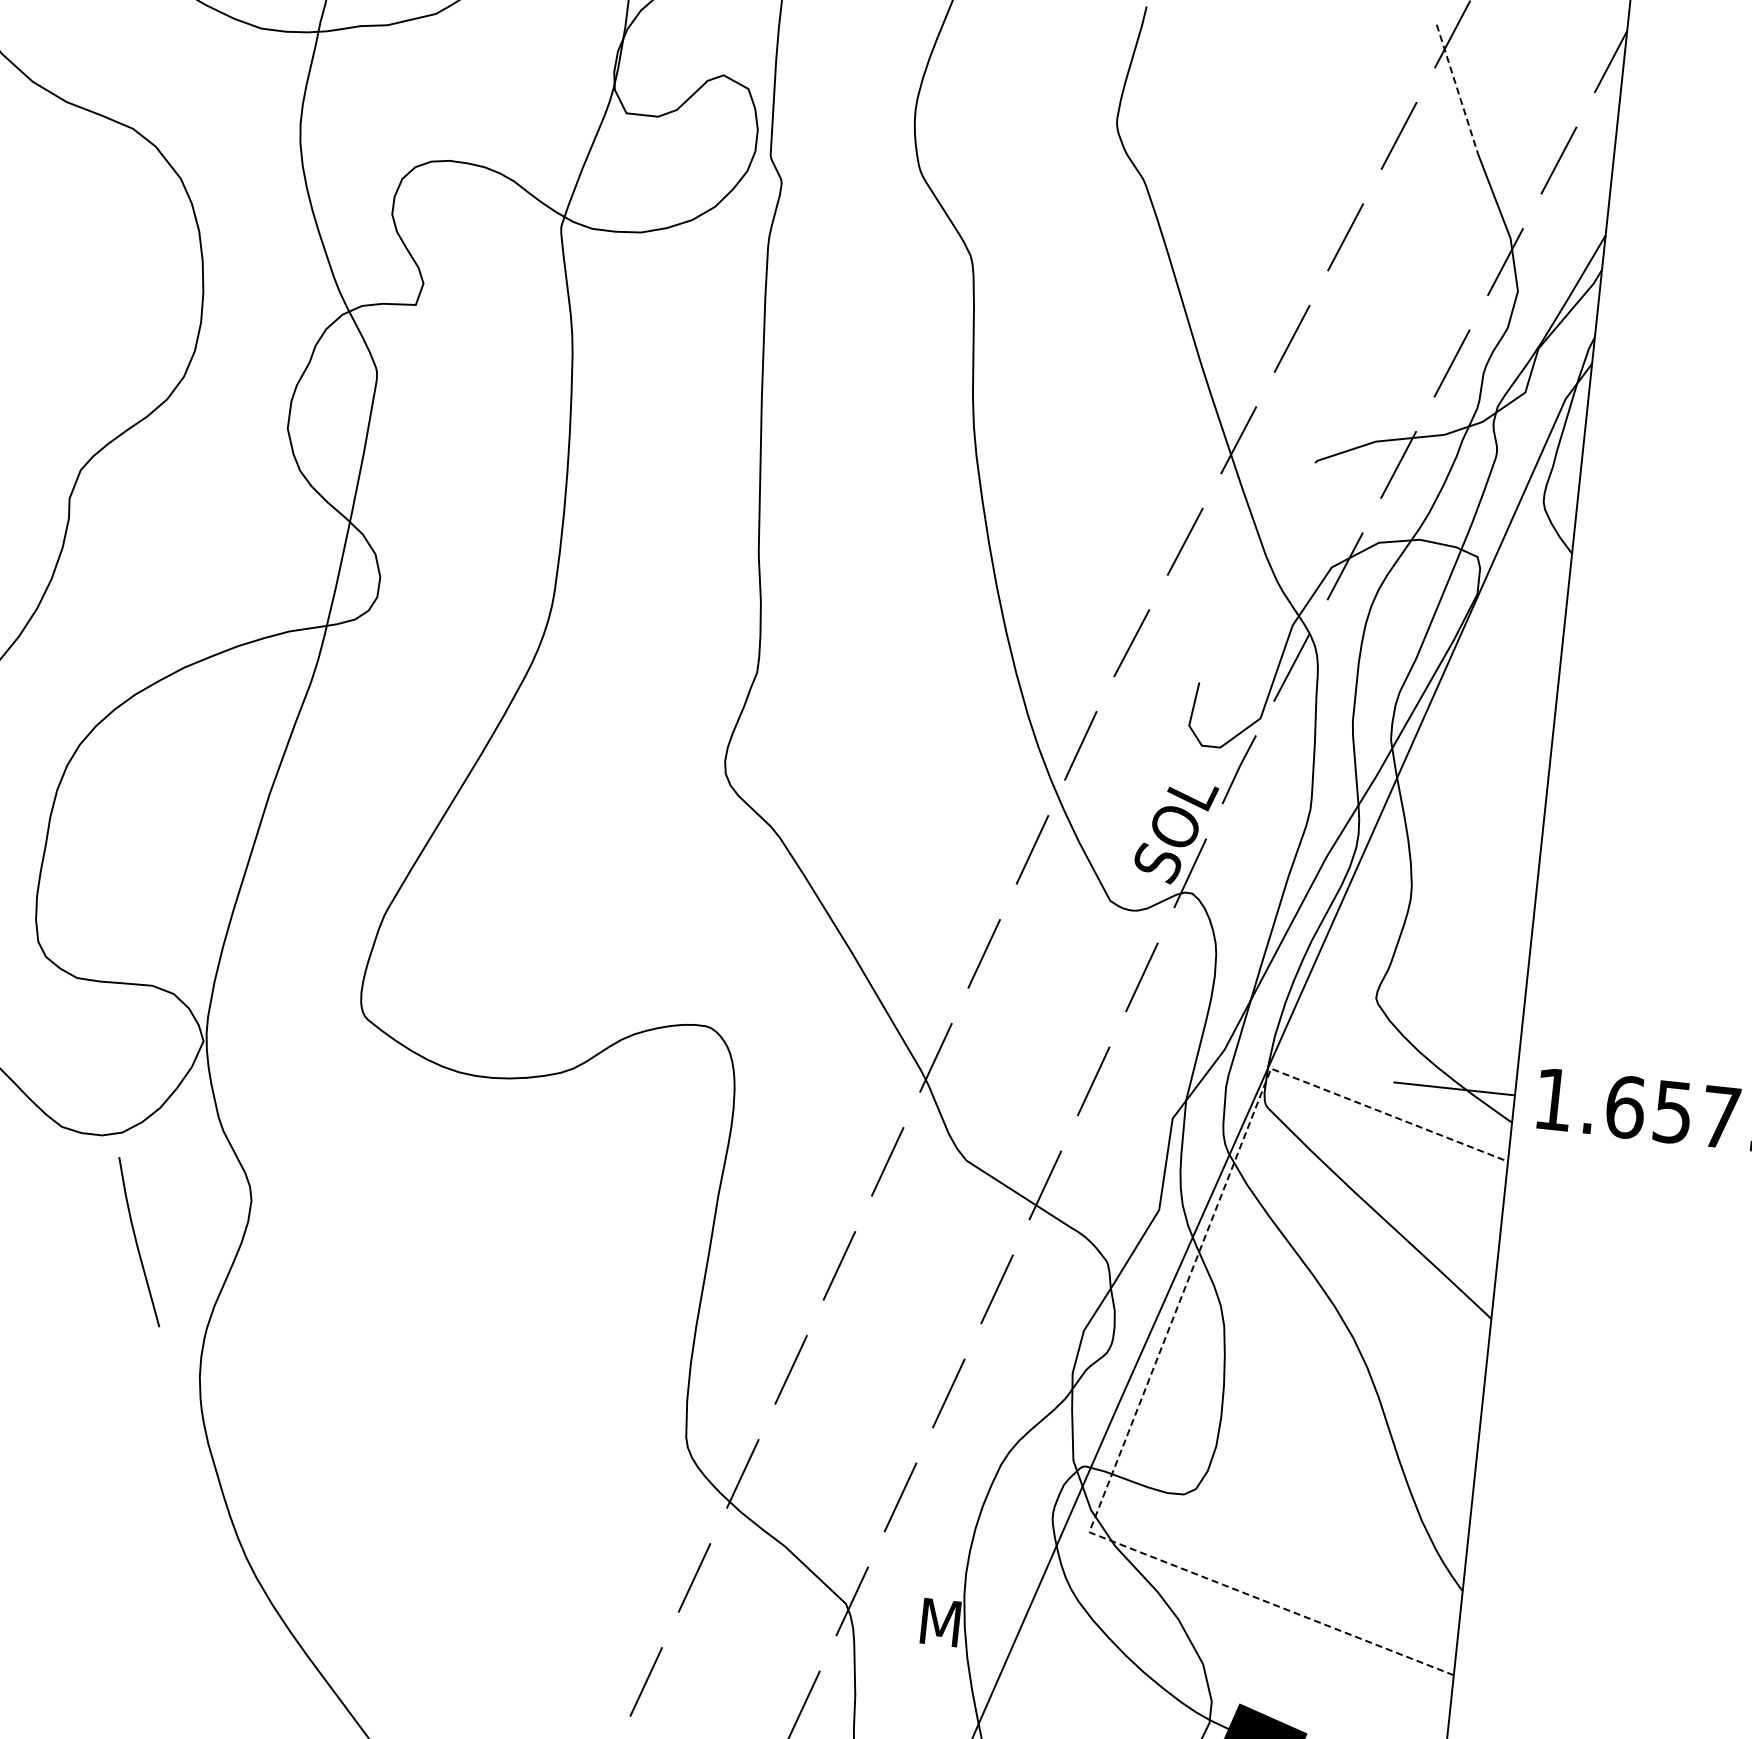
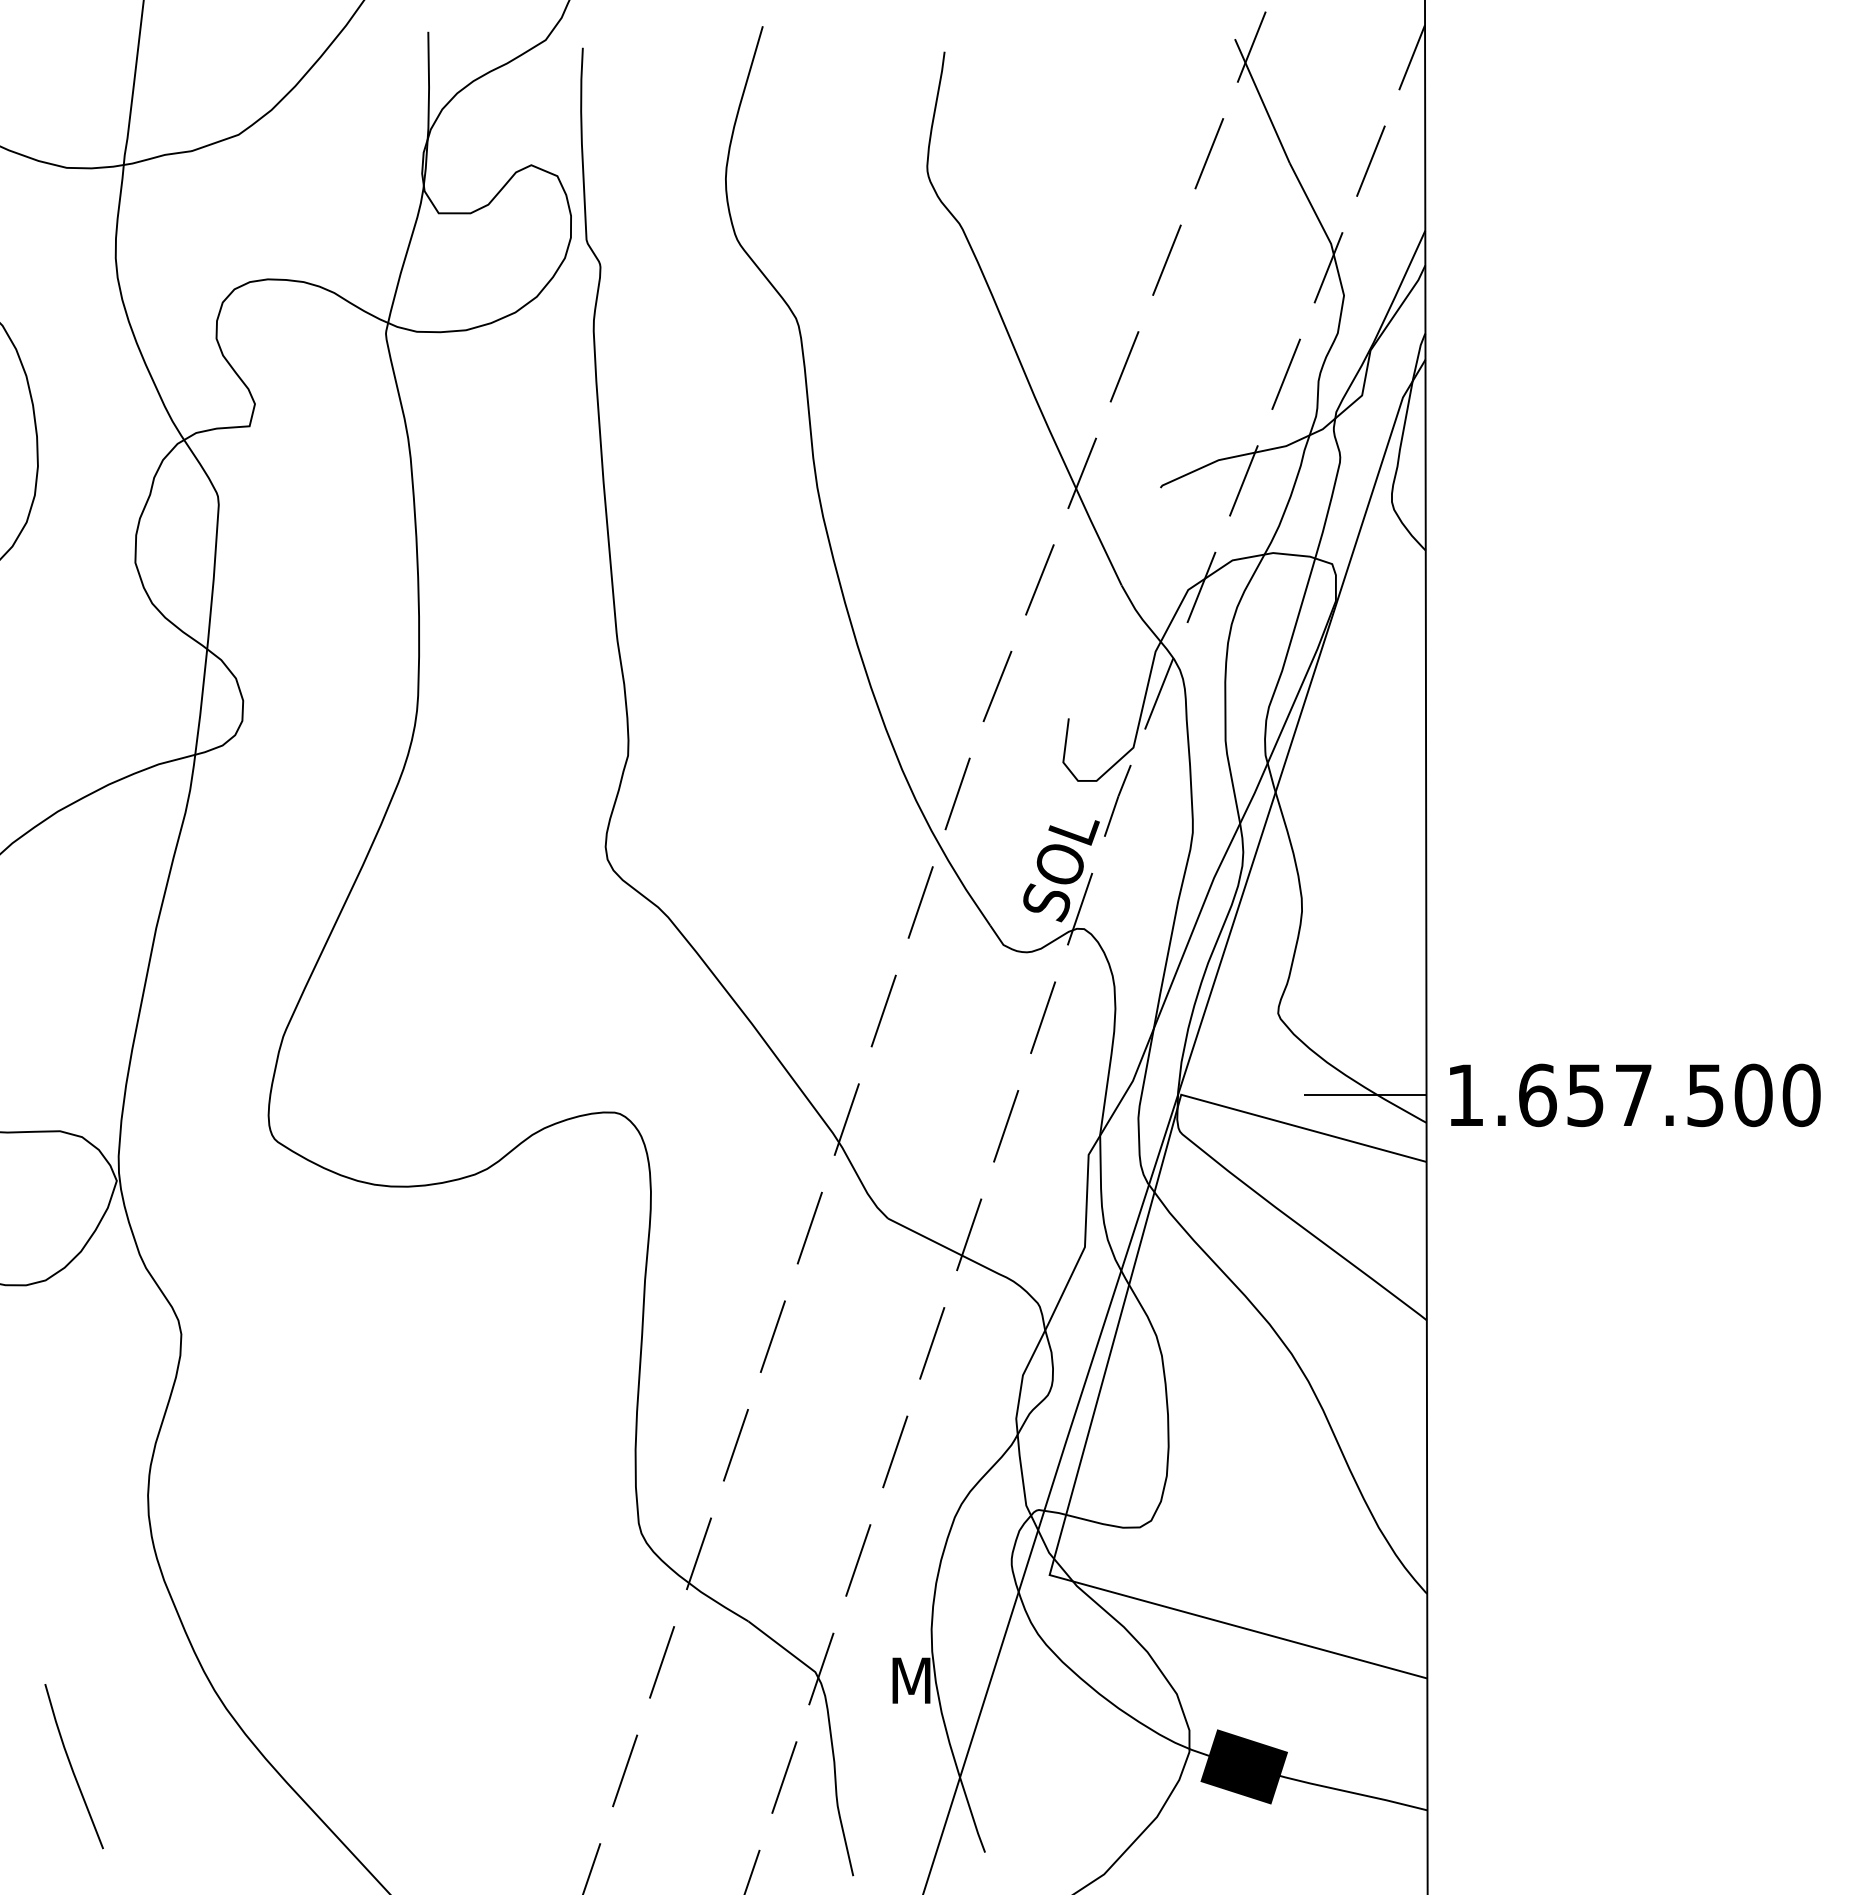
line: (1457, 89) -> (1262, 101), dashed -> solid
line: (137, 1241) -> (72, 1766), moved
line: (1155, 1363) -> (1097, 1400), dashed -> solid

